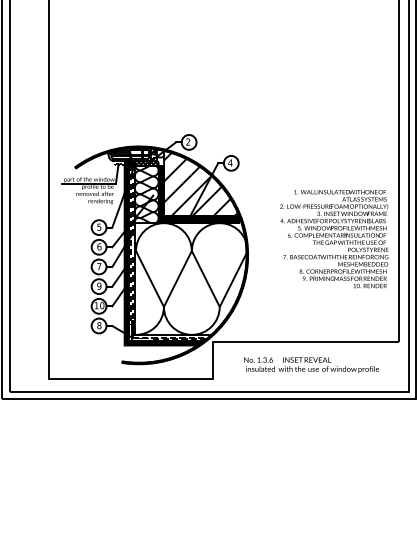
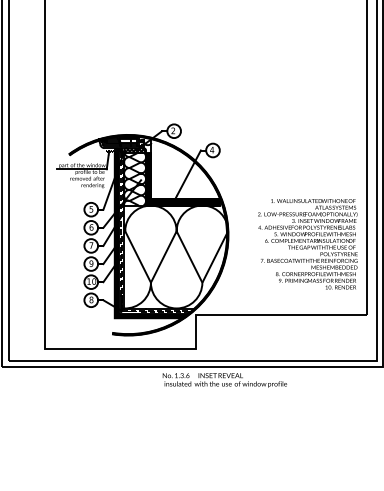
hatch: (200, 185) -> (184, 170), removed
text: (333, 239) -> (307, 244), moved
text: (311, 365) -> (224, 380), moved

